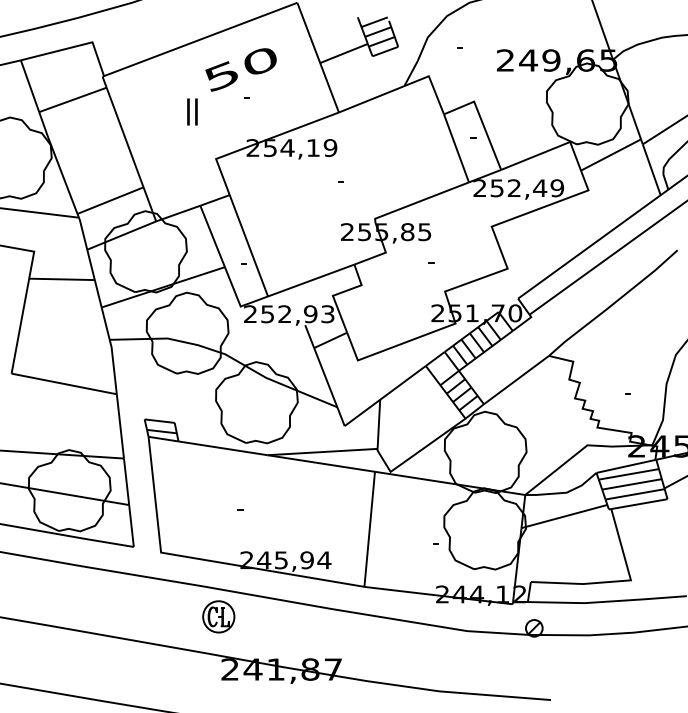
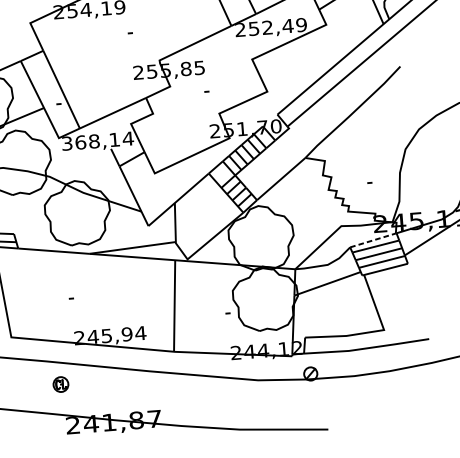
text: (289, 314) -> (97, 141), 252,93 -> 368,14
line: (626, 466) -> (373, 240), solid -> dashed
part: (218, 616) -> (60, 384), size x0.6

